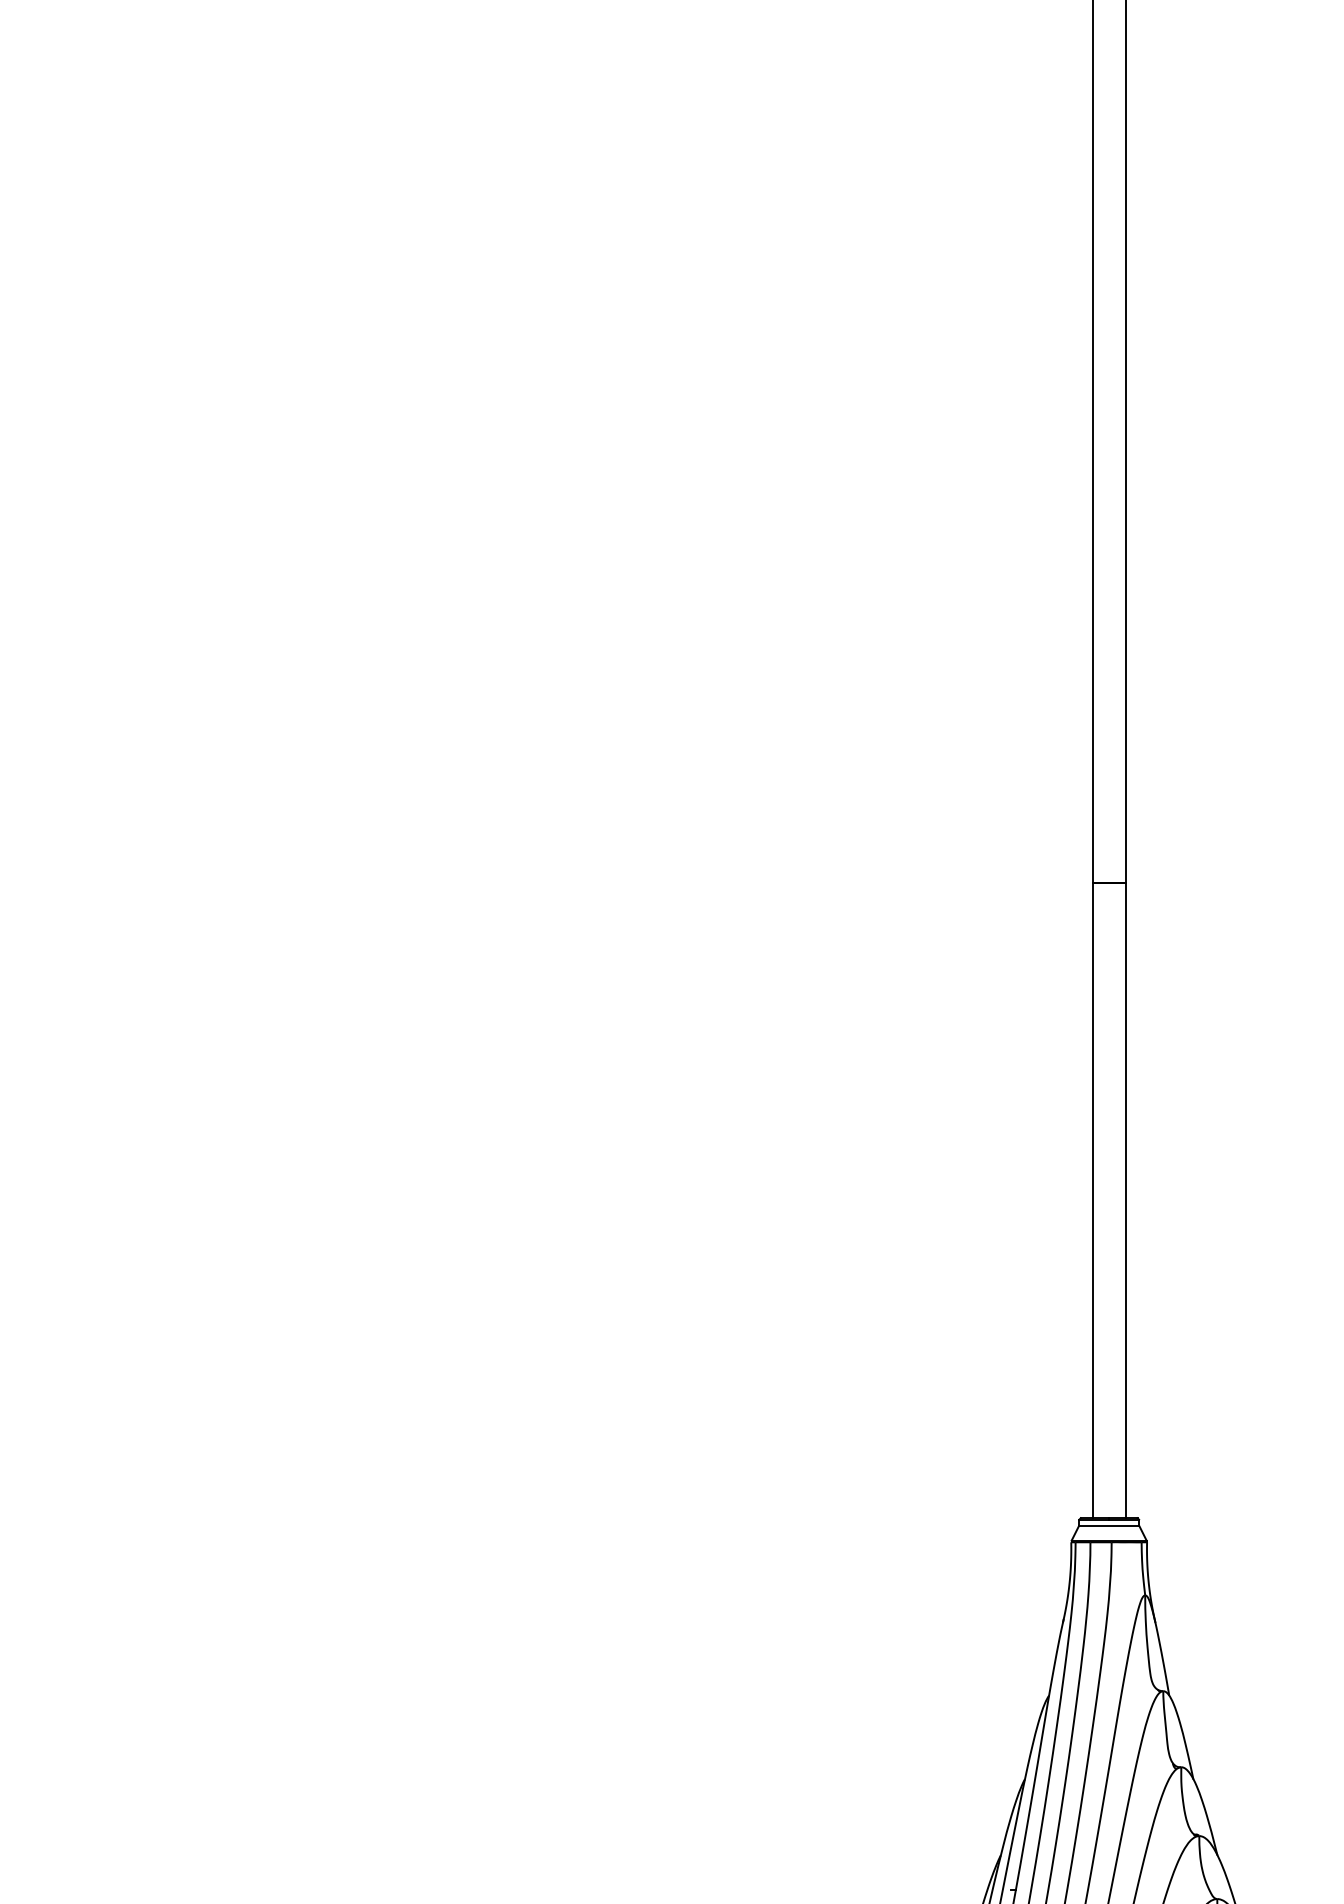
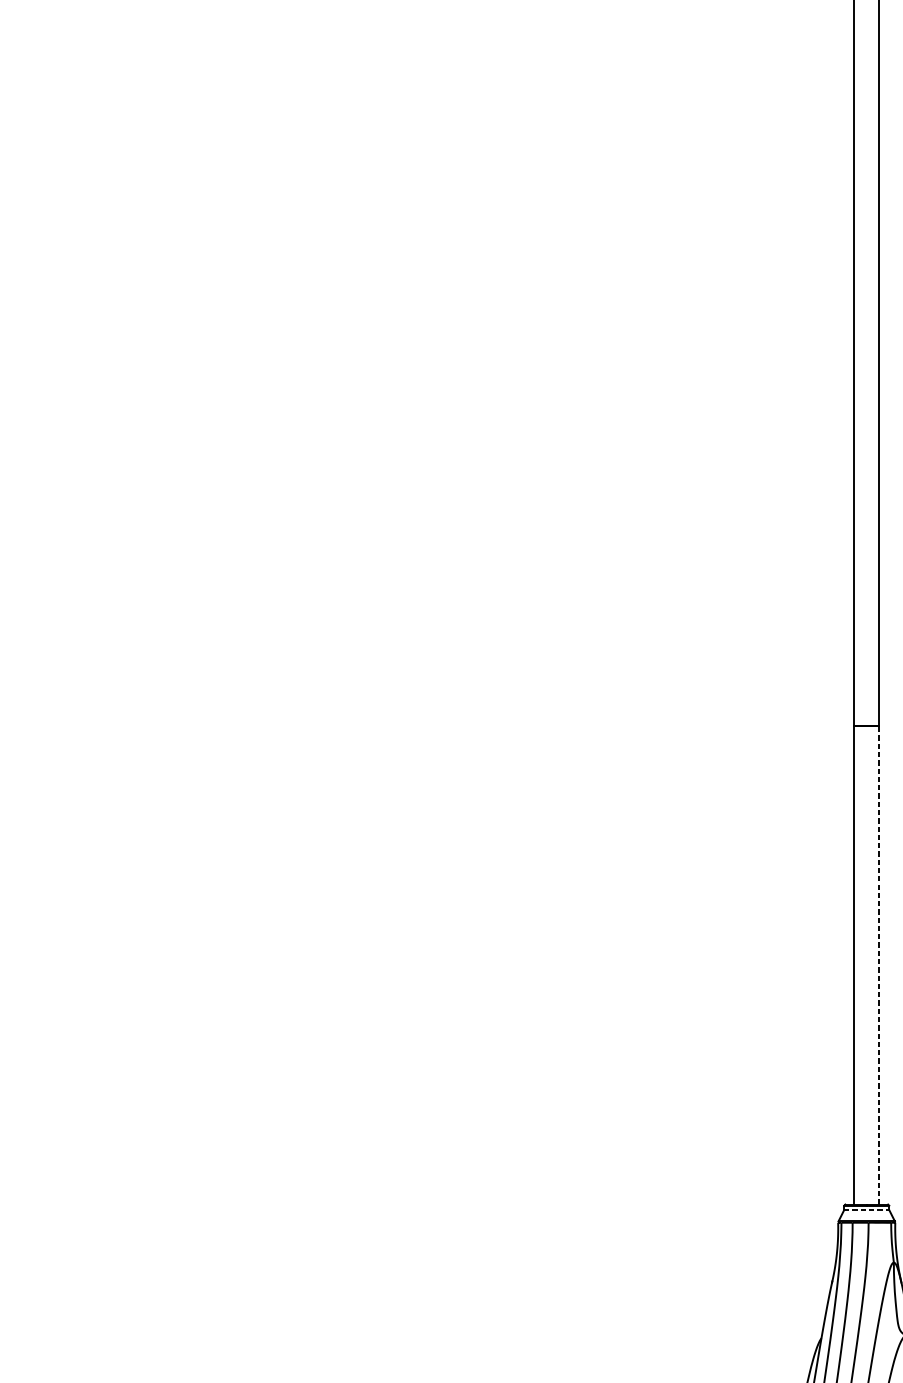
line: (1125, 1200) -> (879, 965), solid -> dashed
line: (1109, 1525) -> (866, 1210), solid -> dashed

